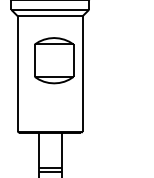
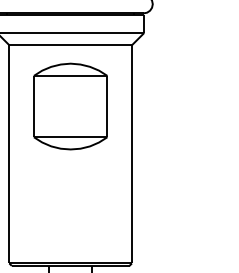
part: (54, 60) -> (71, 106), moved

